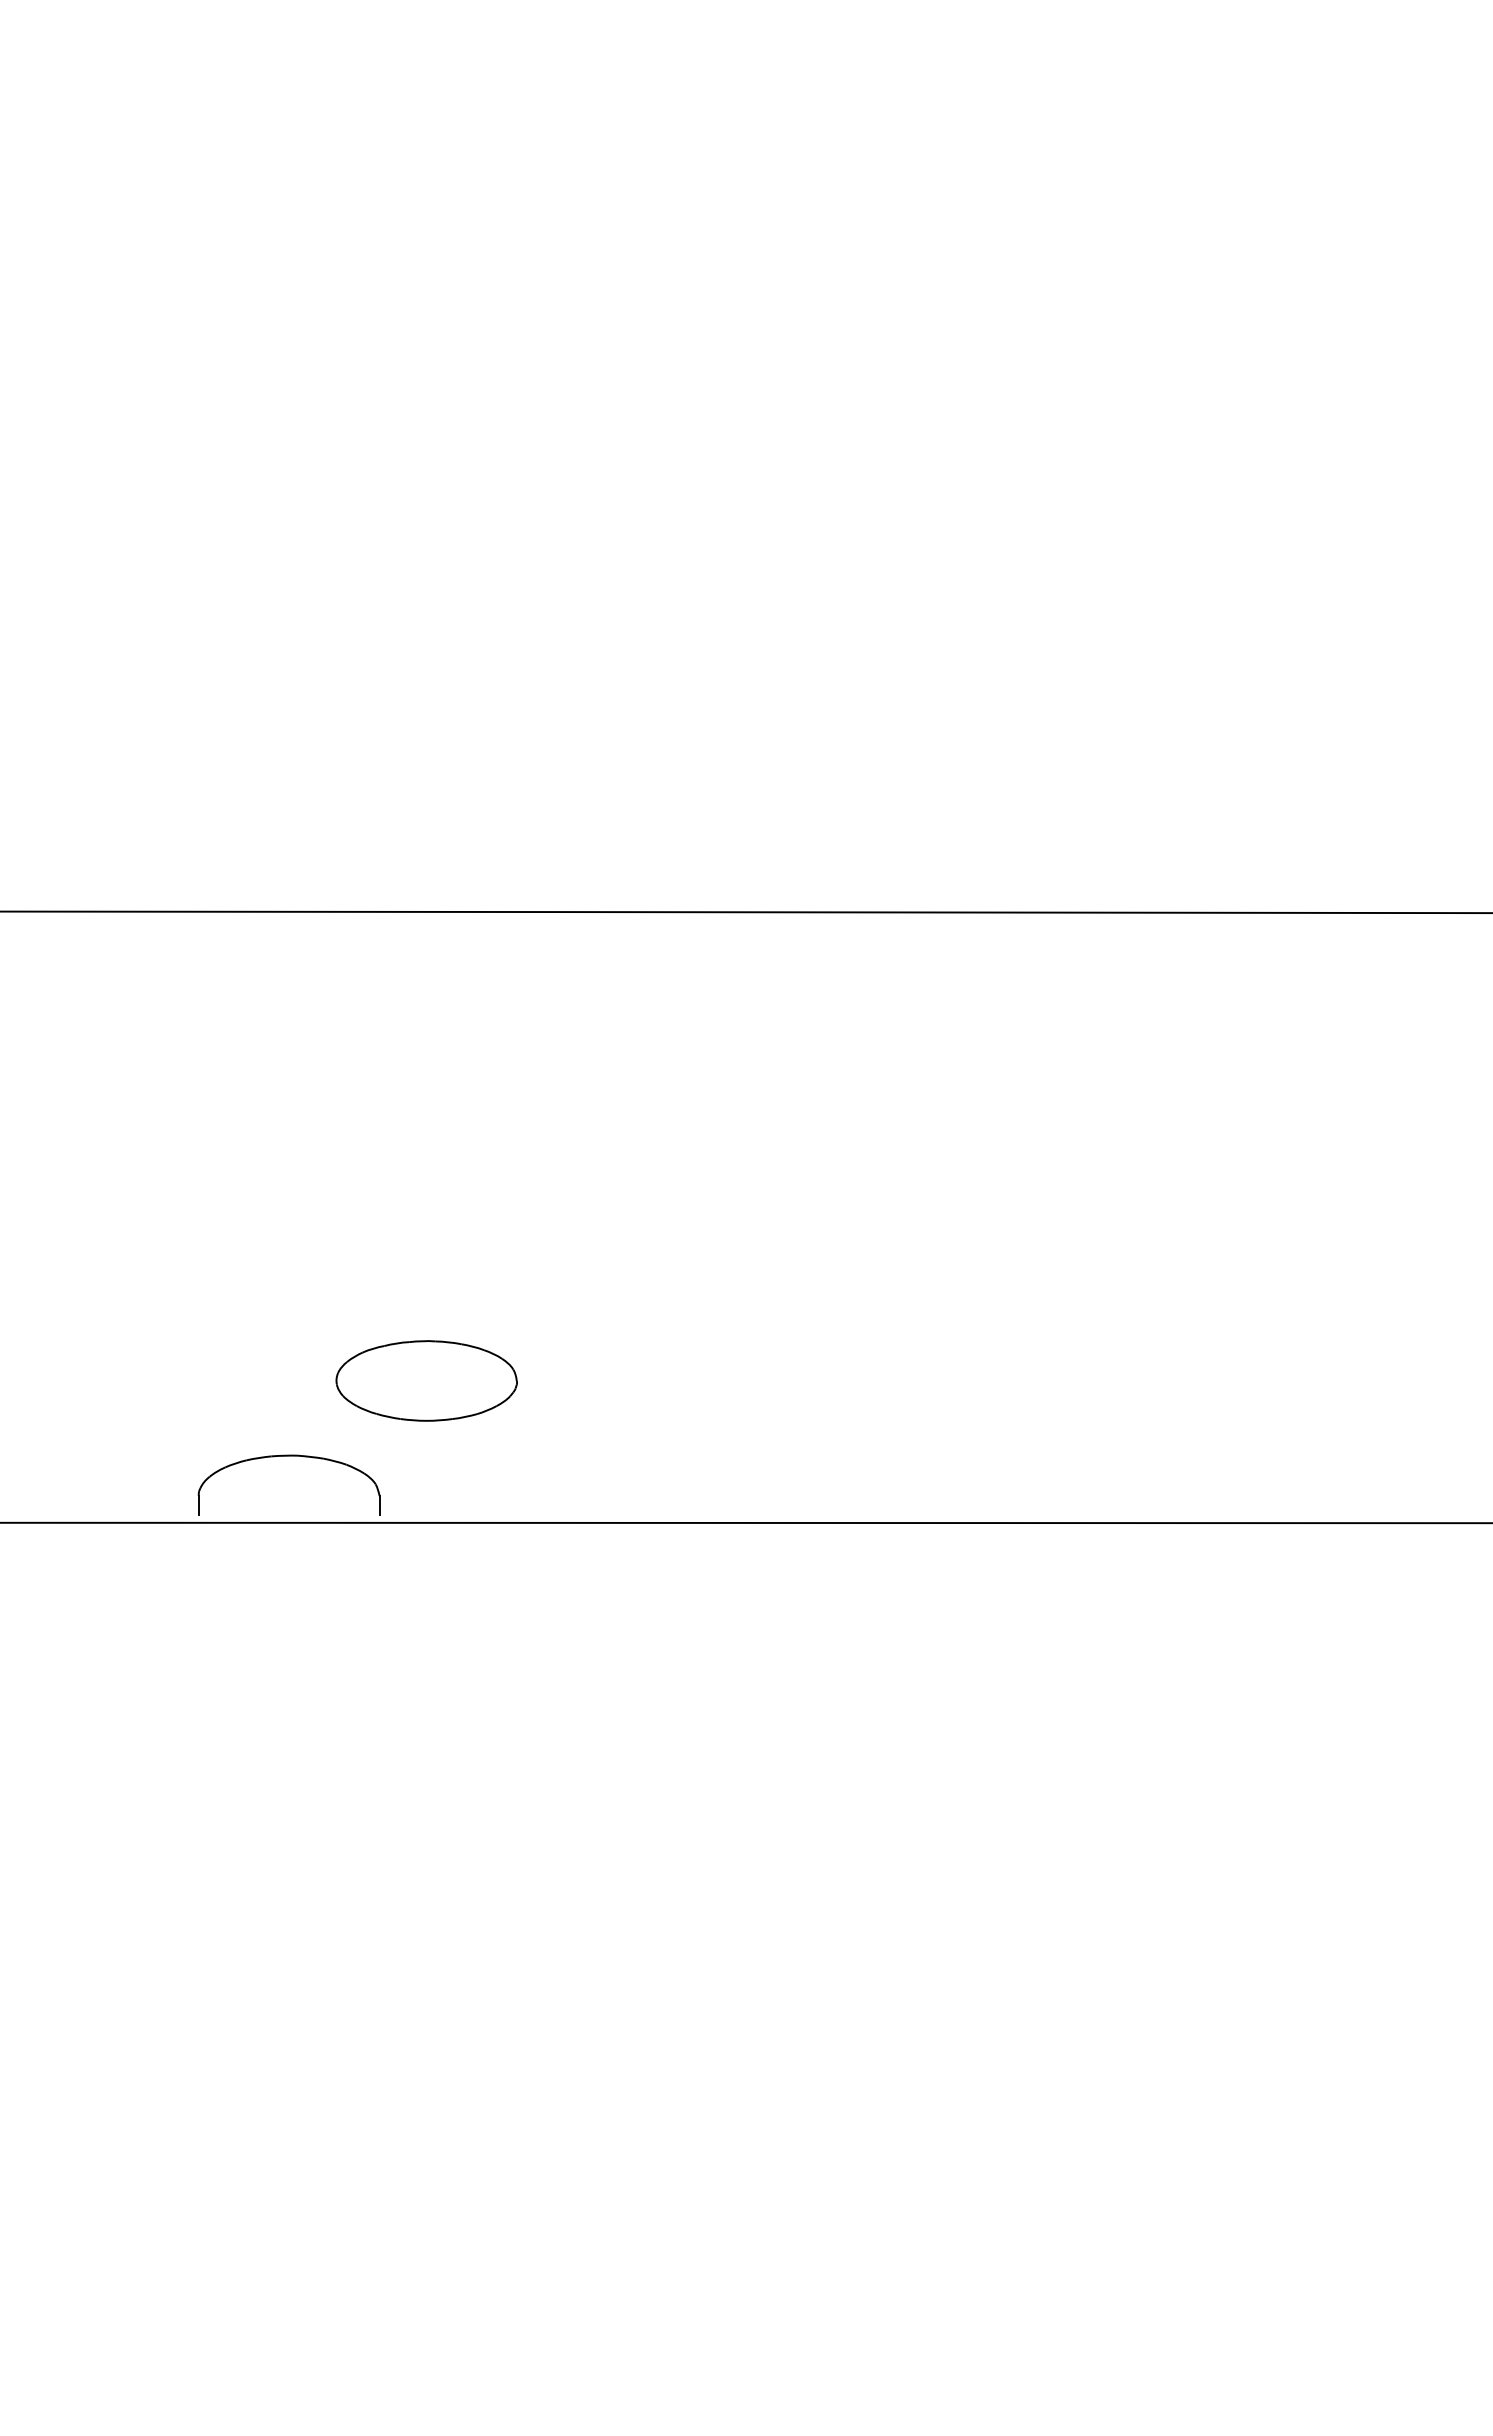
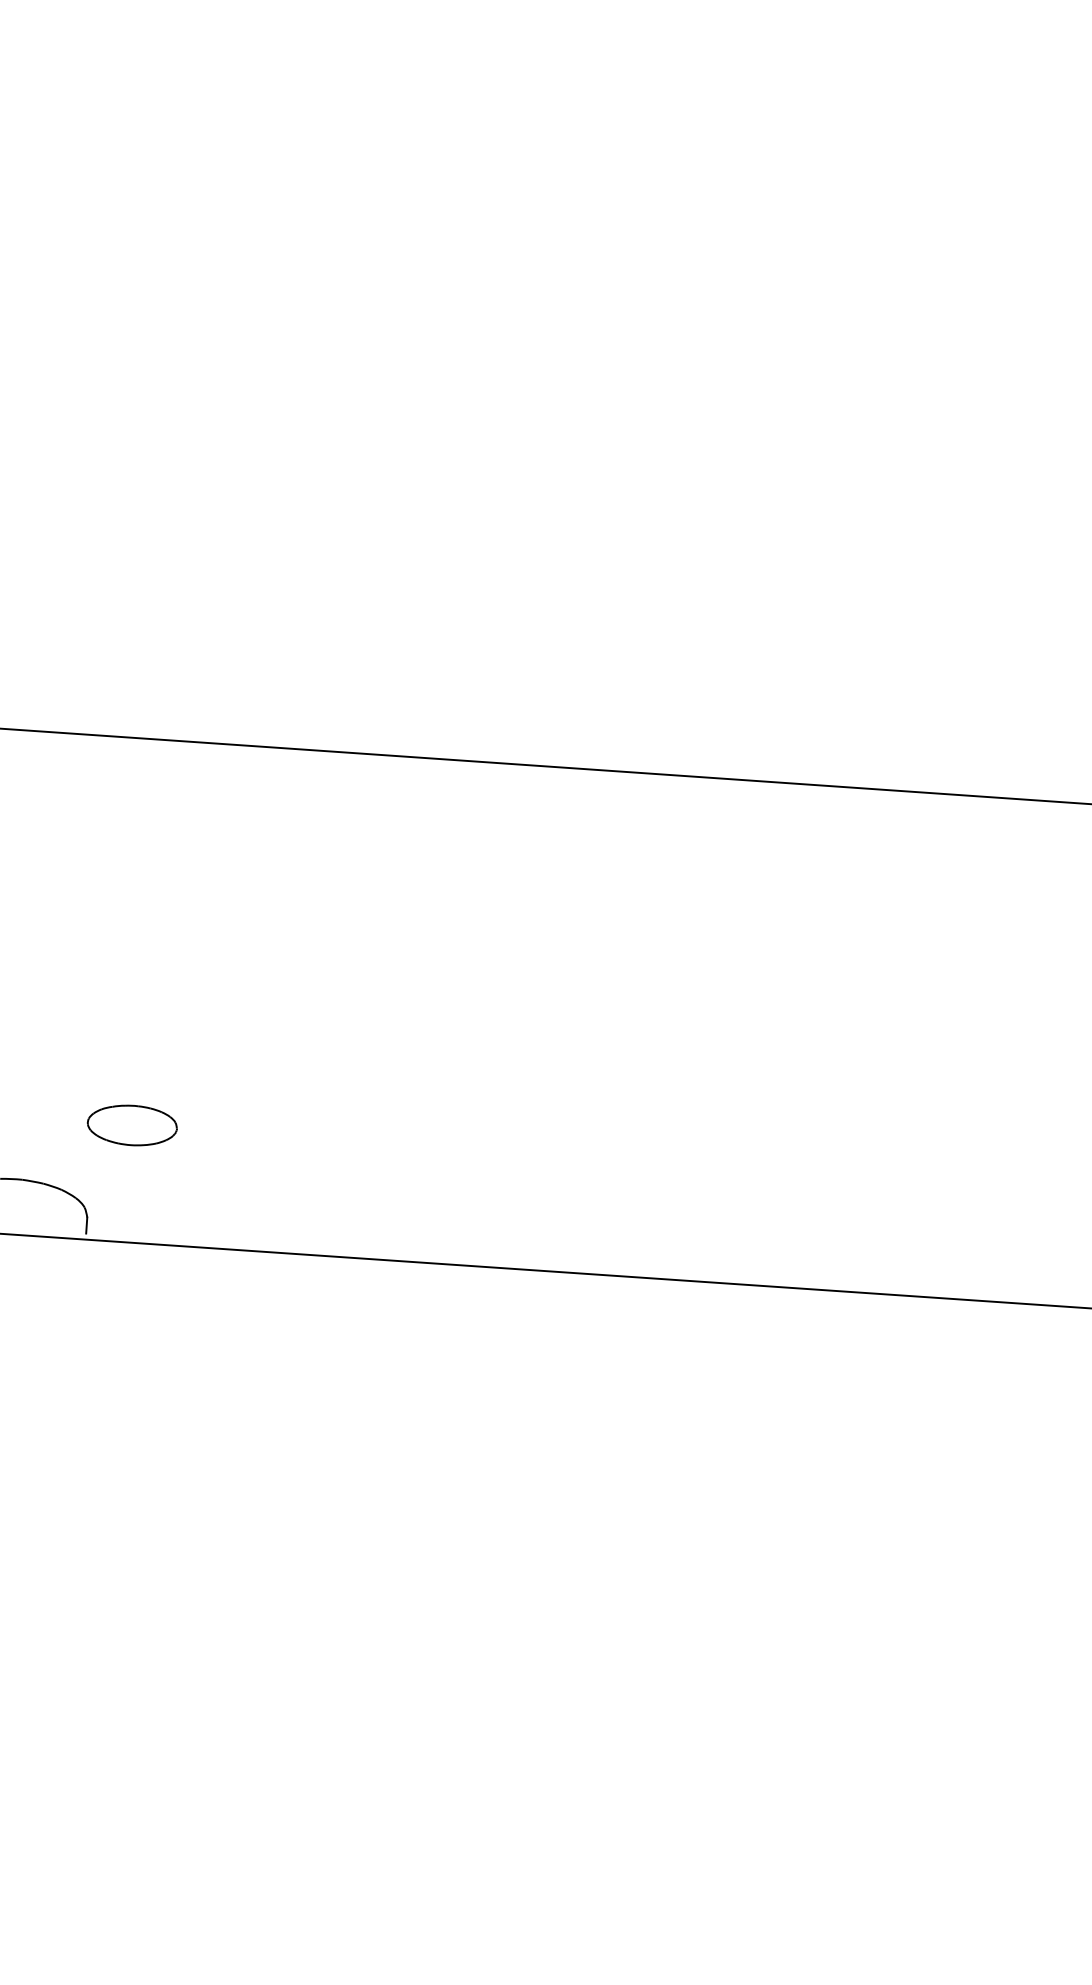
part: (426, 1380) -> (132, 1125), size x0.6

